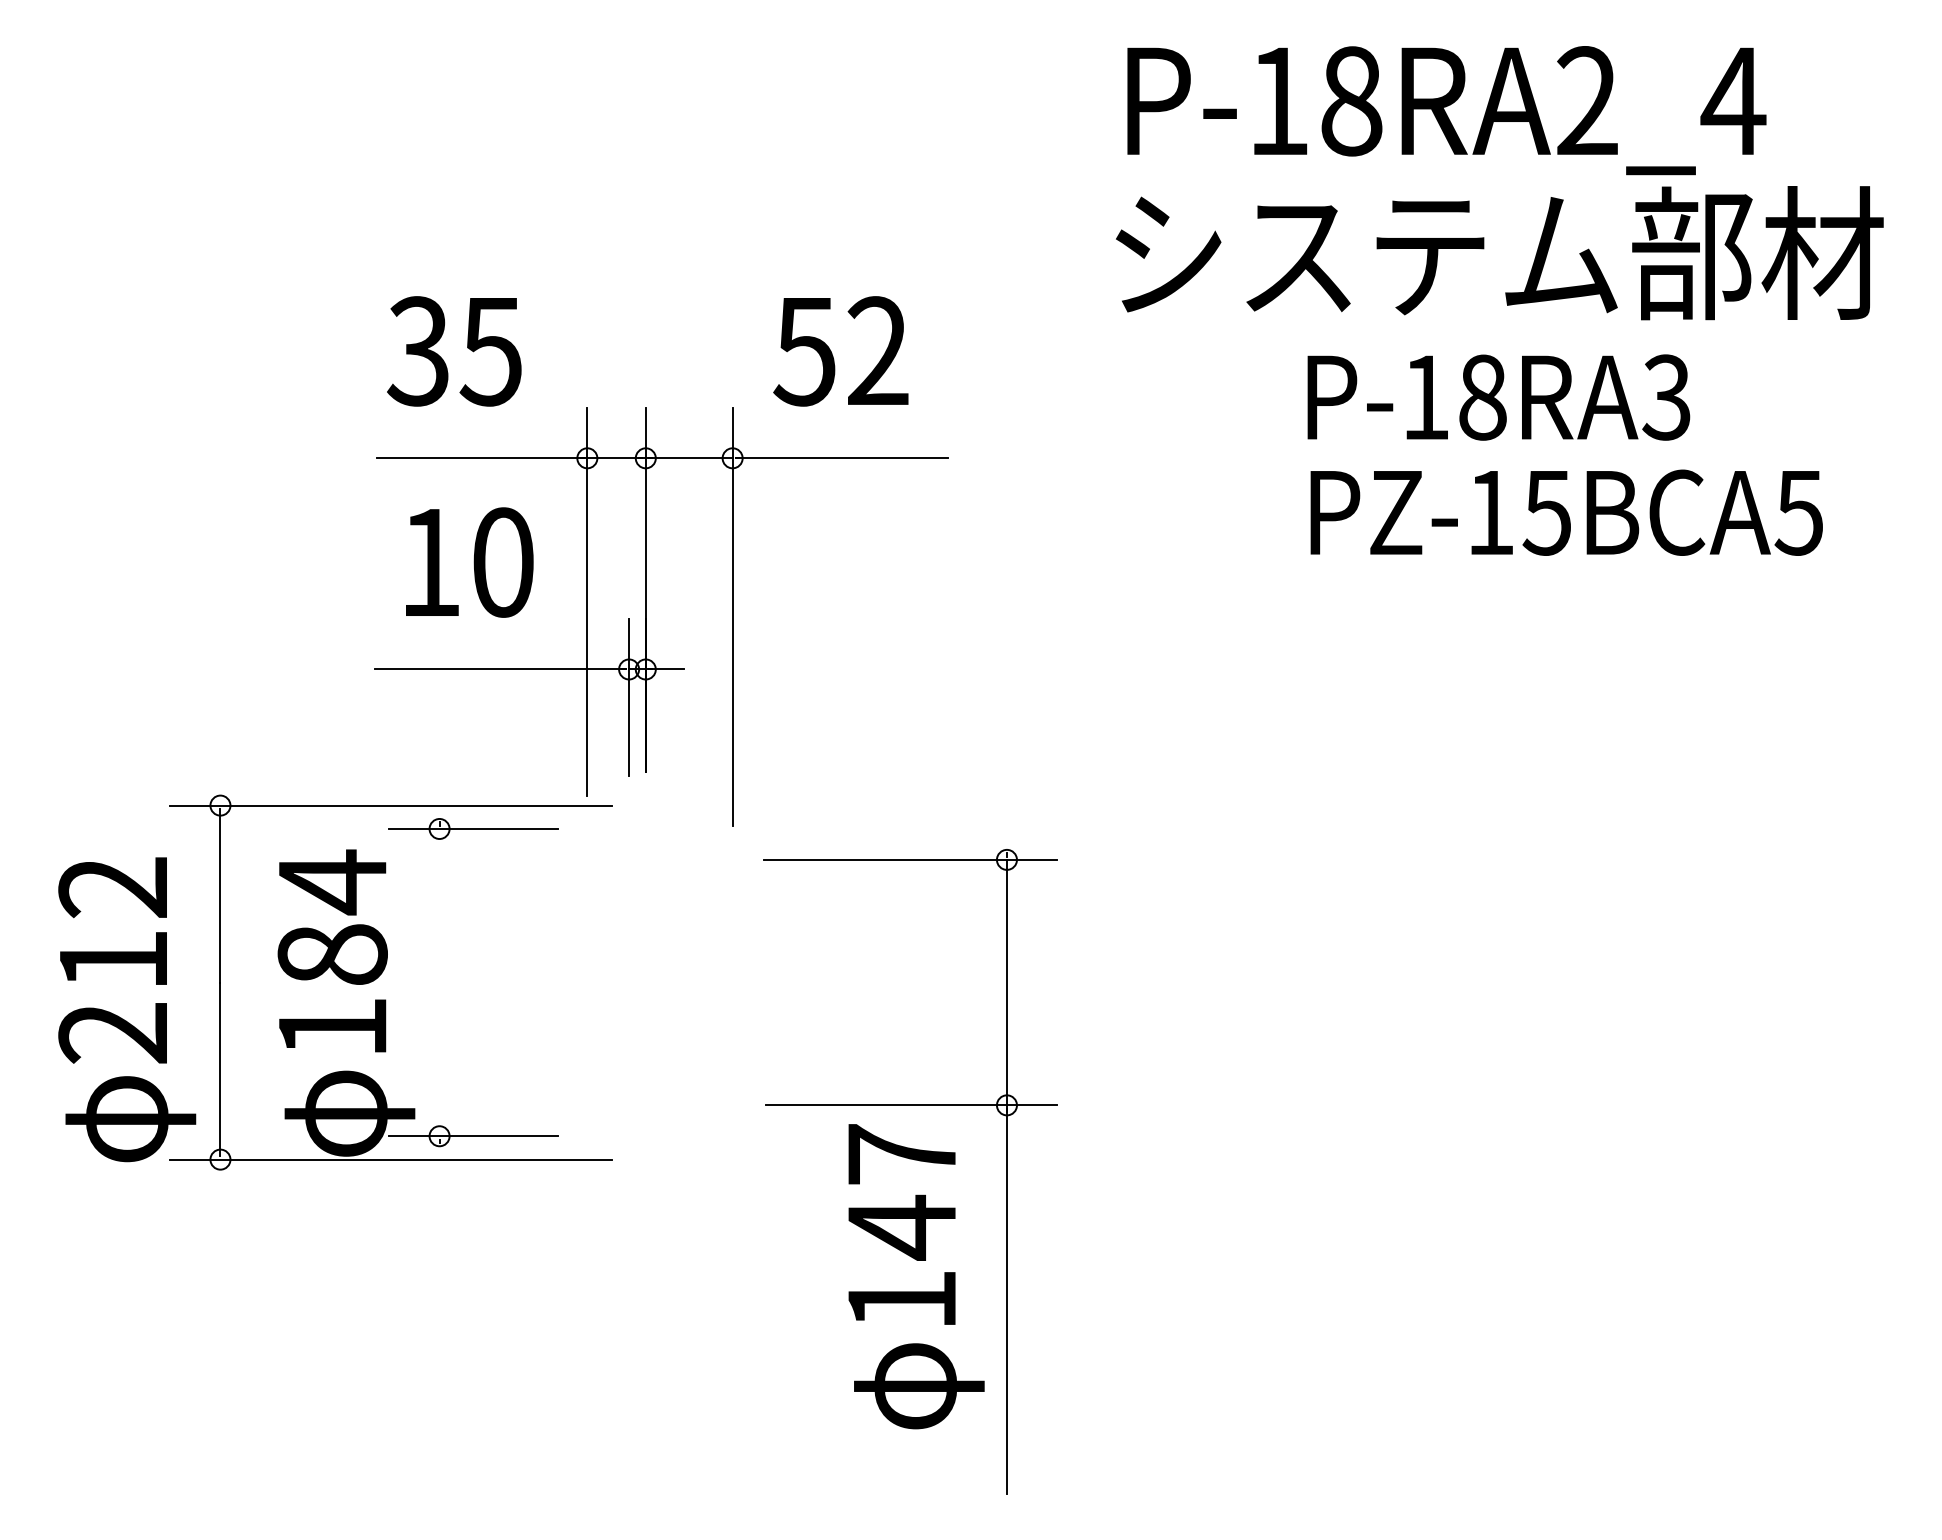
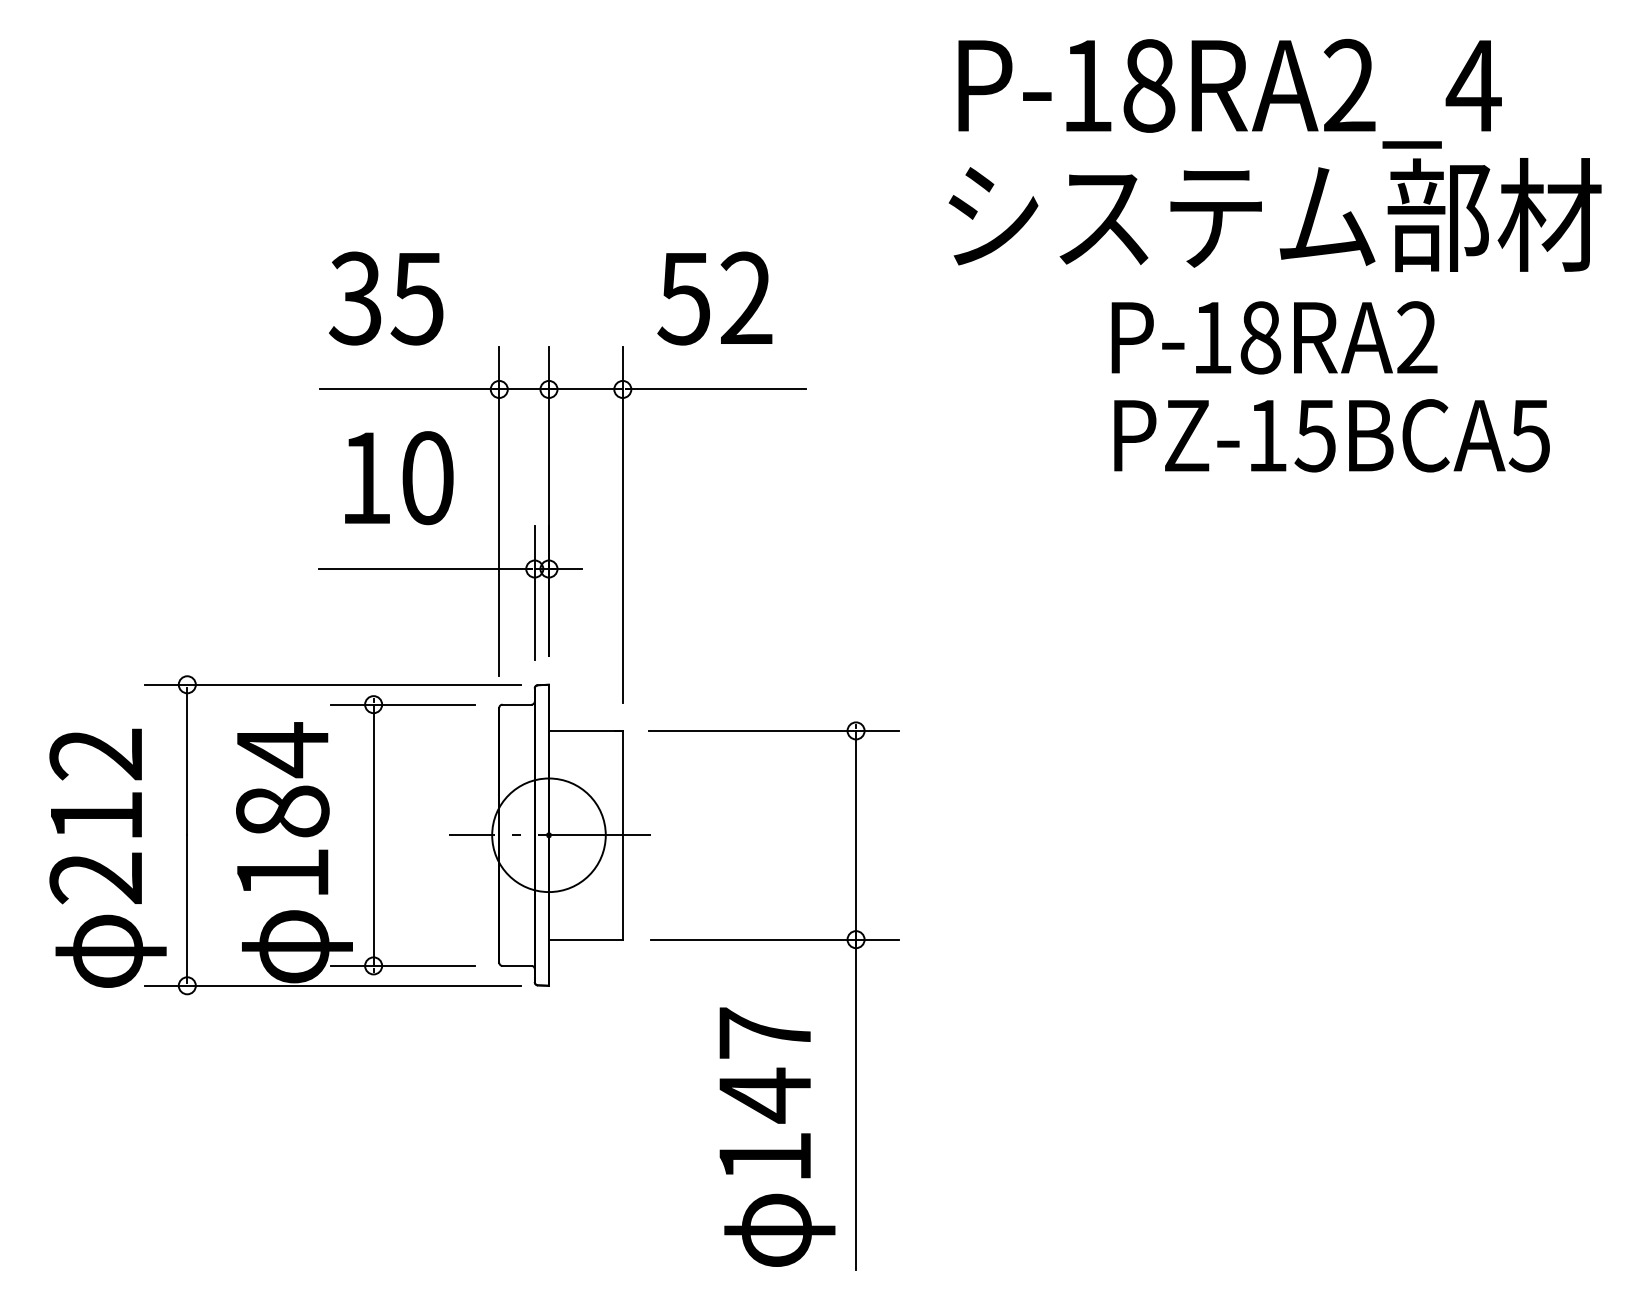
text: (1666, 397) -> (1416, 337), P-18RA3 -> P-18RA2
line: (439, 982) -> (373, 835), added
part: (646, 982) -> (549, 835), added
text: (916, 1276) -> (777, 1137), moved

